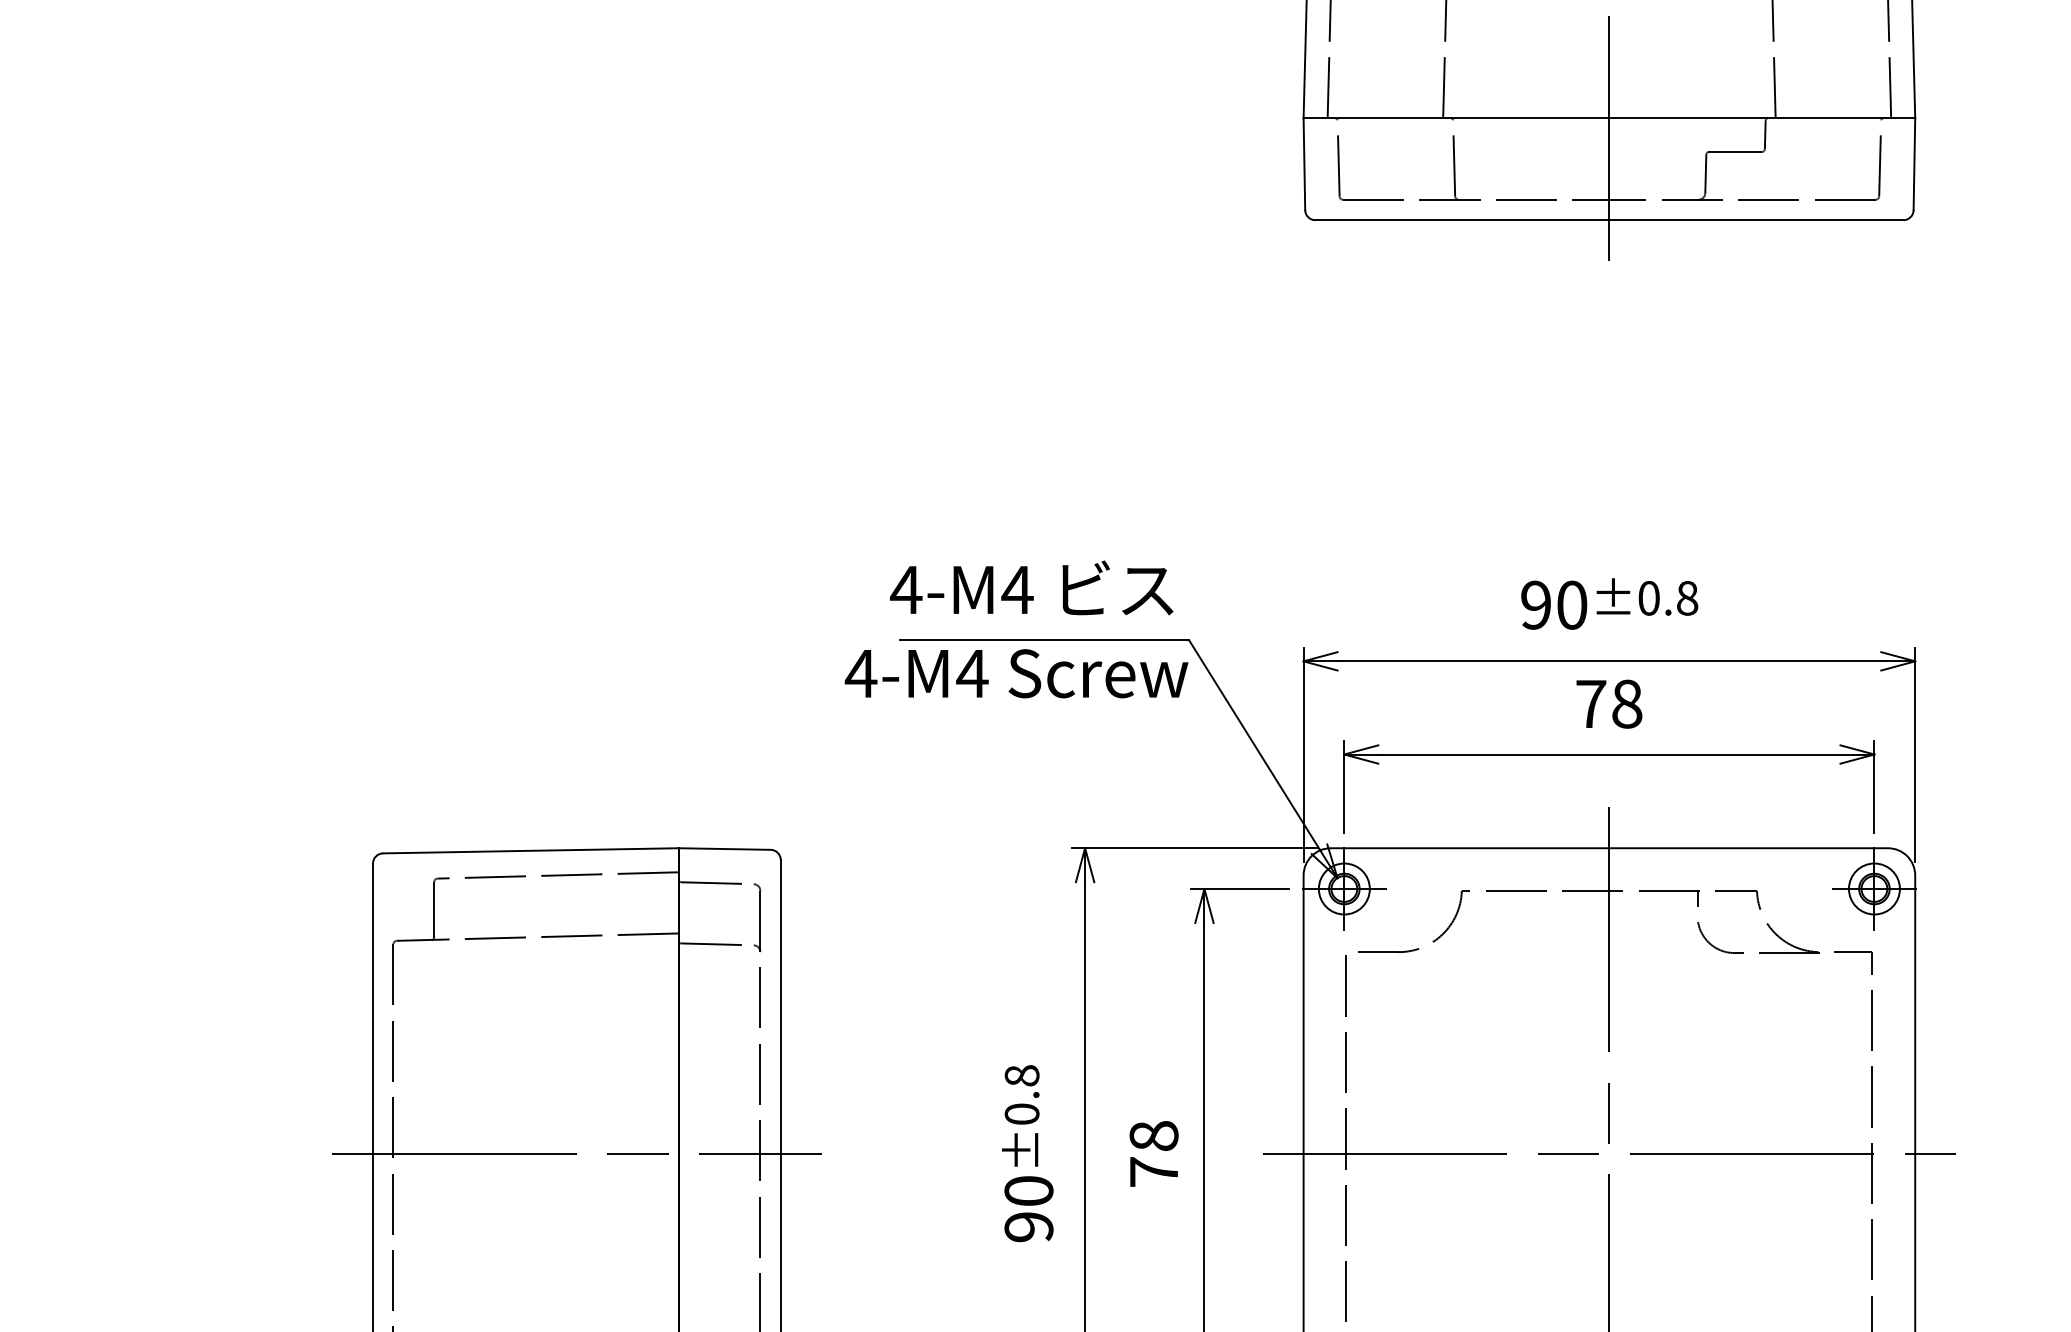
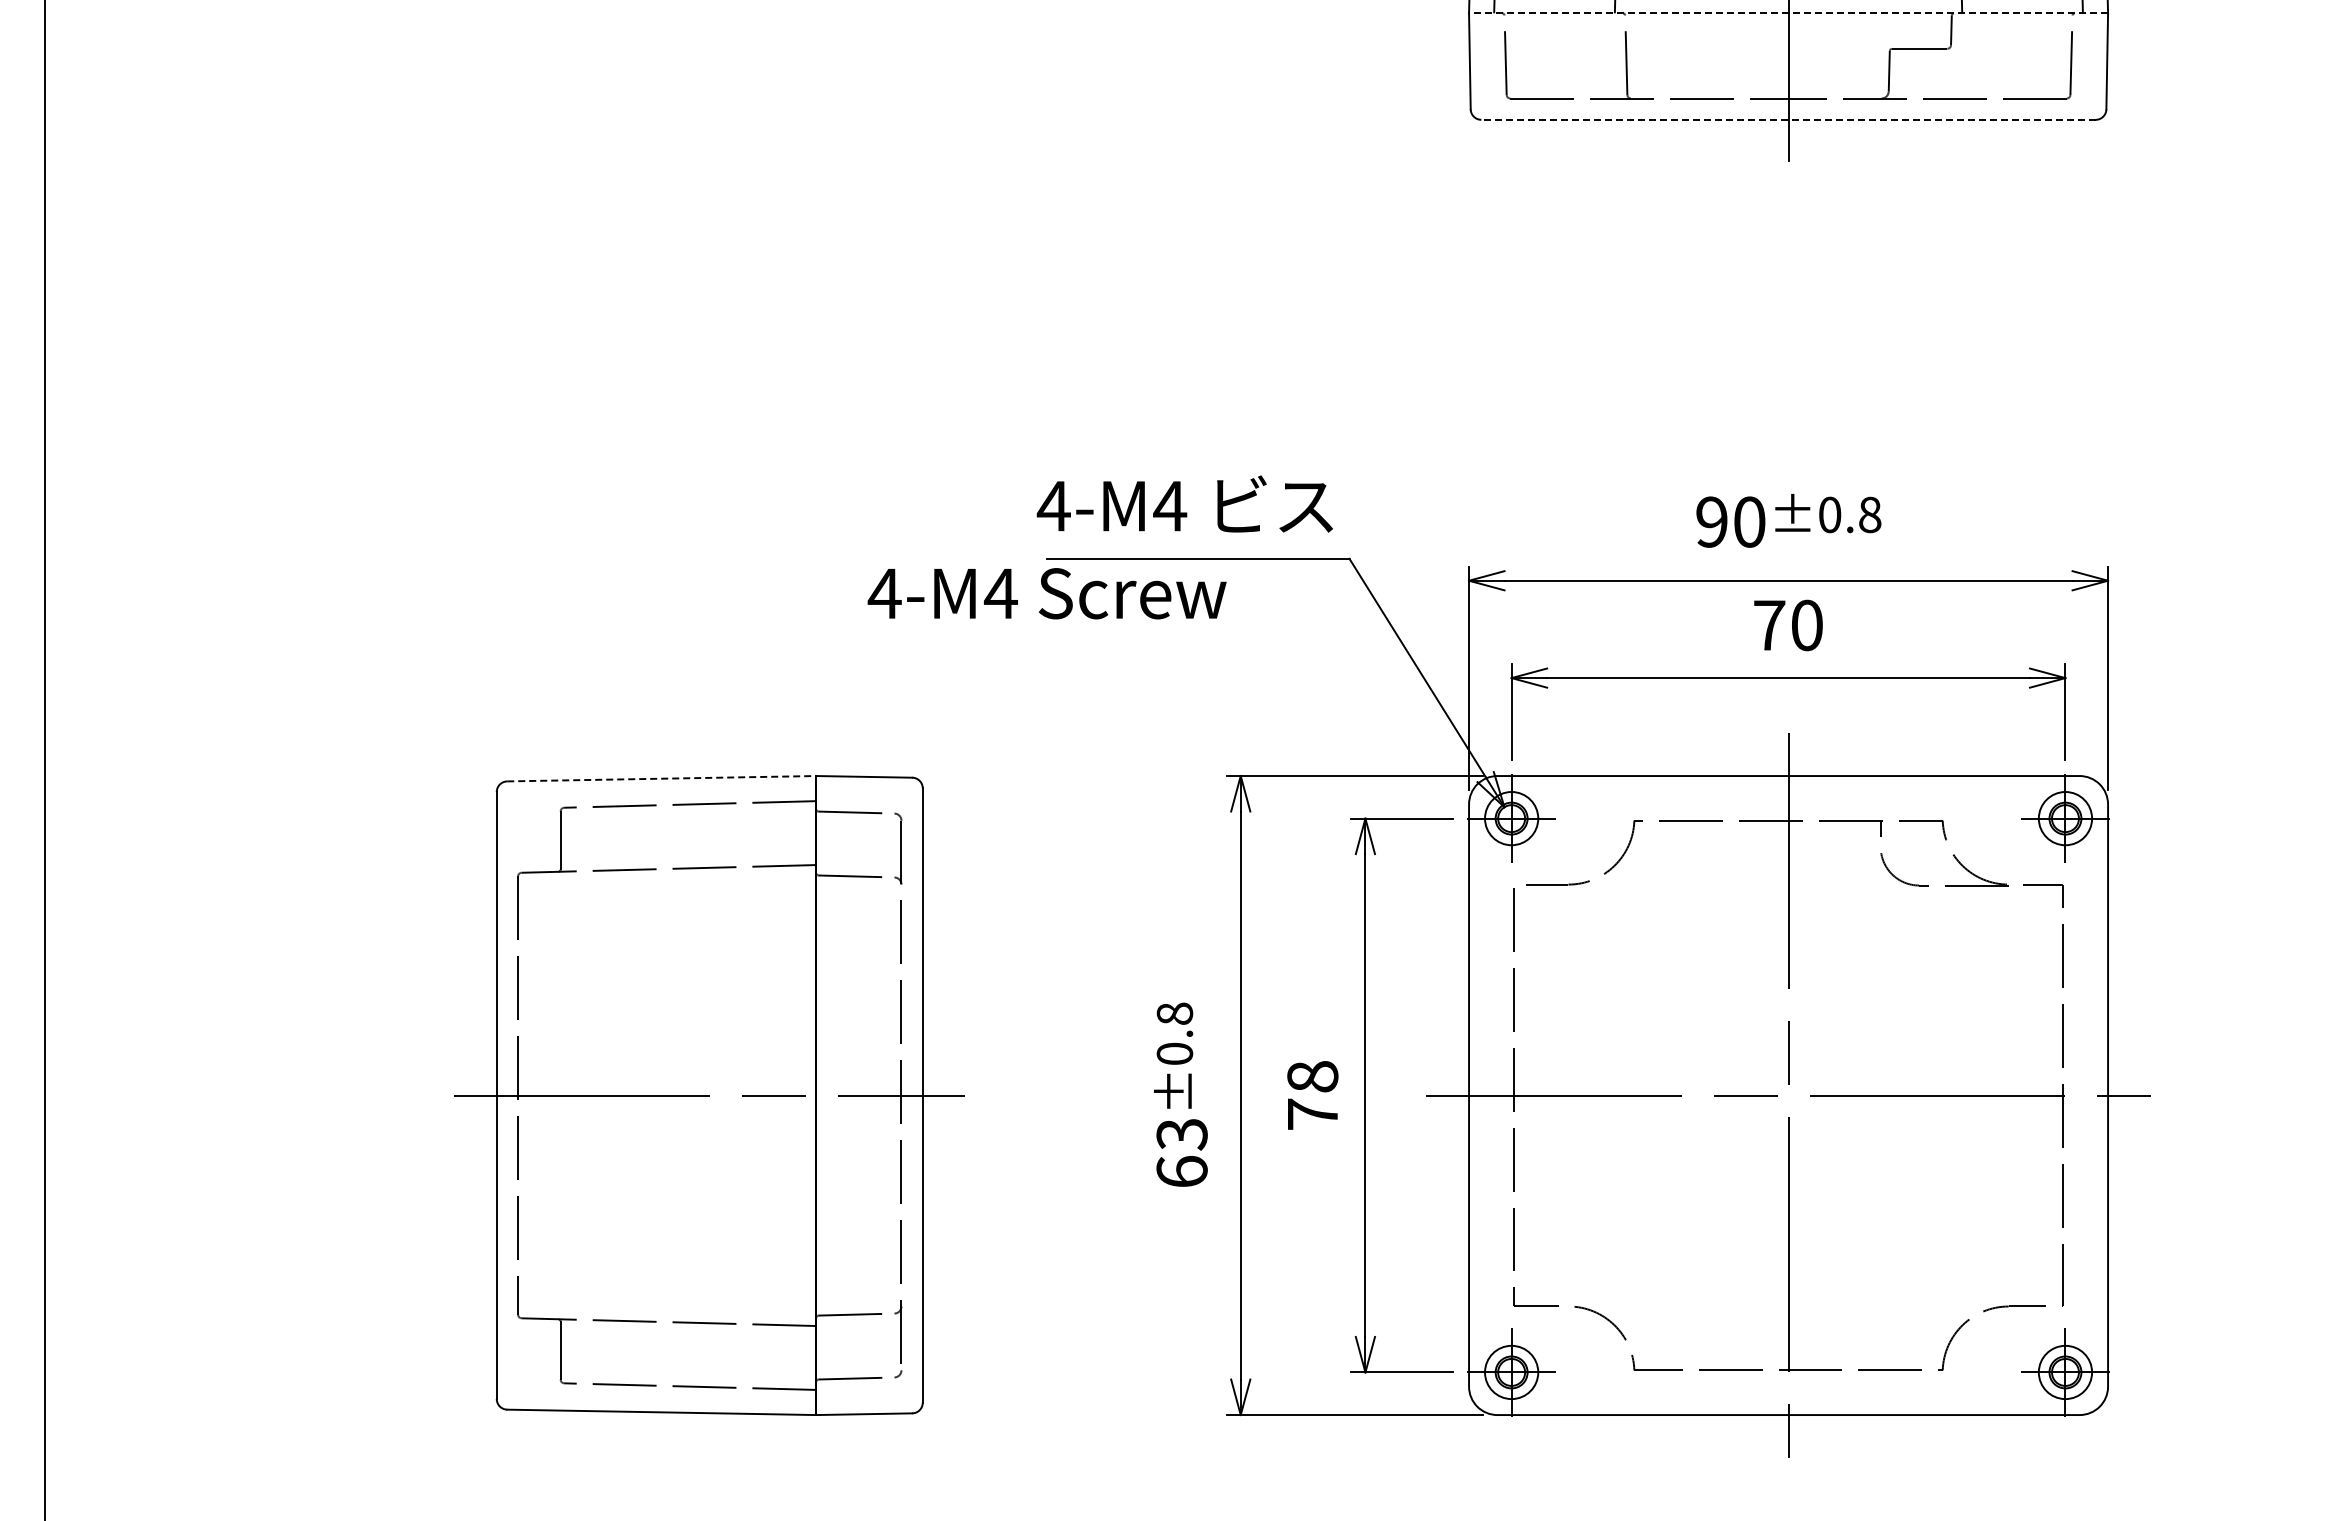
line: (1609, 118) -> (1788, 13), solid -> dashed
line: (1609, 219) -> (1788, 119), solid -> dashed
text: (1015, 673) -> (1046, 593), moved
text: (1626, 703) -> (1806, 624), 78 -> 70
line: (530, 850) -> (661, 778), solid -> dashed
text: (1028, 1208) -> (1181, 1152), 90 -> 63

